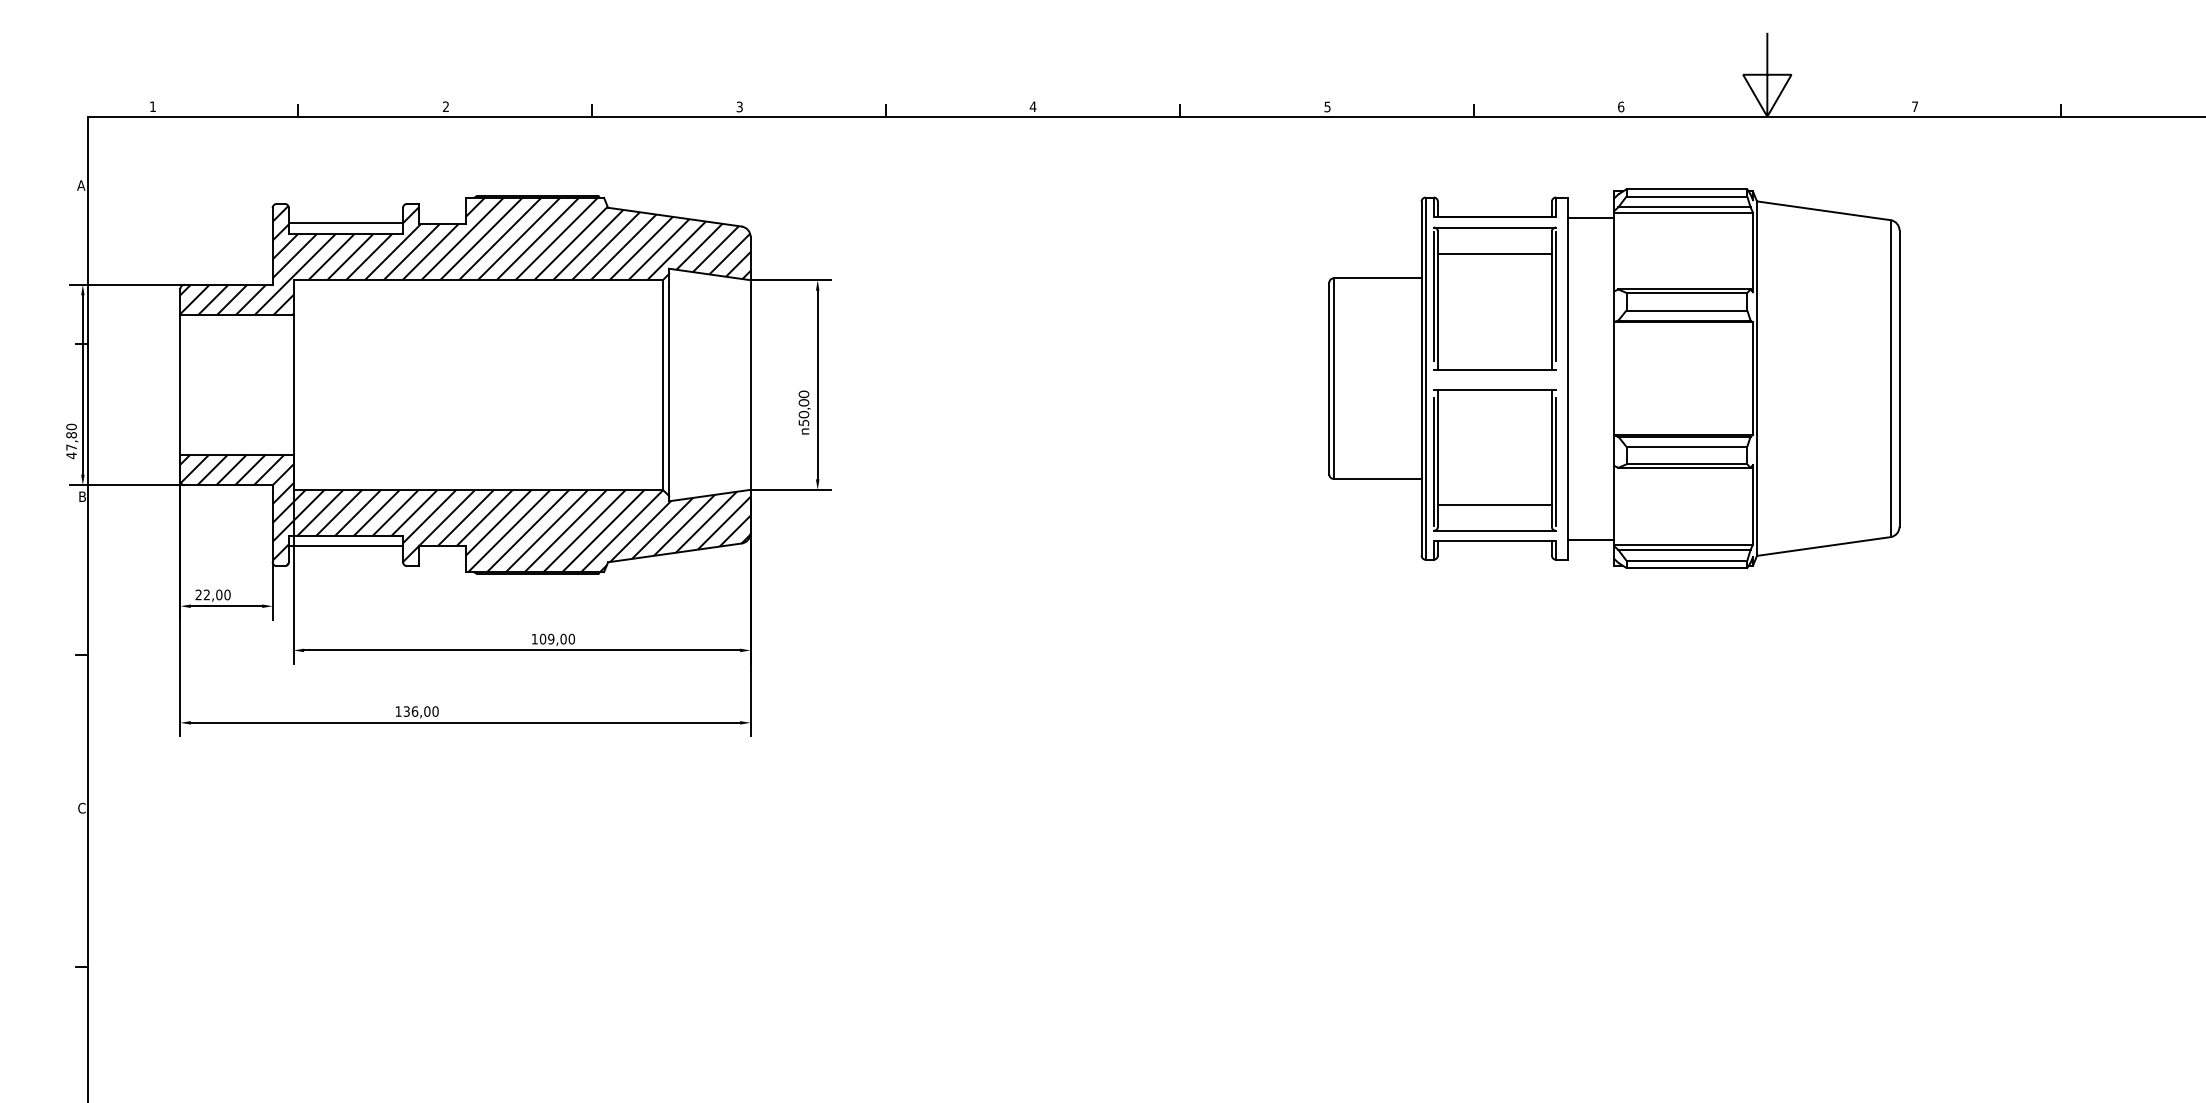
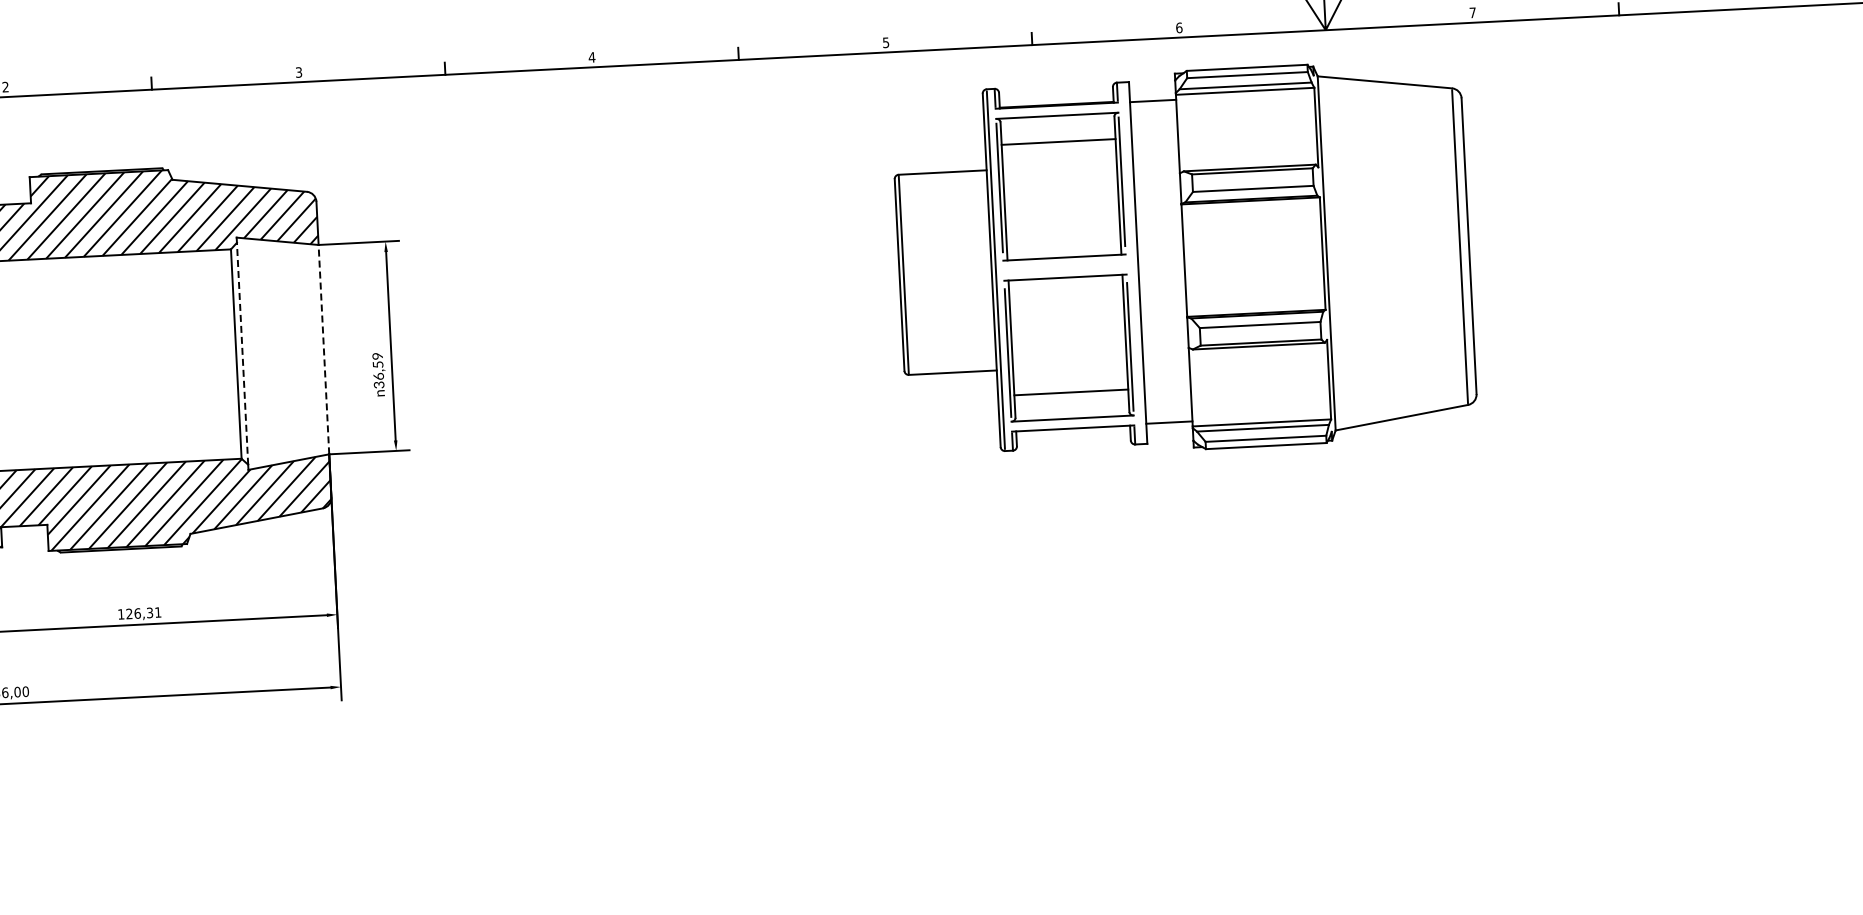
part: (1614, 378) -> (1184, 260), moved
line: (669, 384) -> (242, 353), solid -> dashed
line: (750, 385) -> (323, 350), solid -> dashed
text: (803, 408) -> (377, 370), 50,00 -> 36,59
text: (557, 638) -> (143, 612), 109,00 -> 126,31

